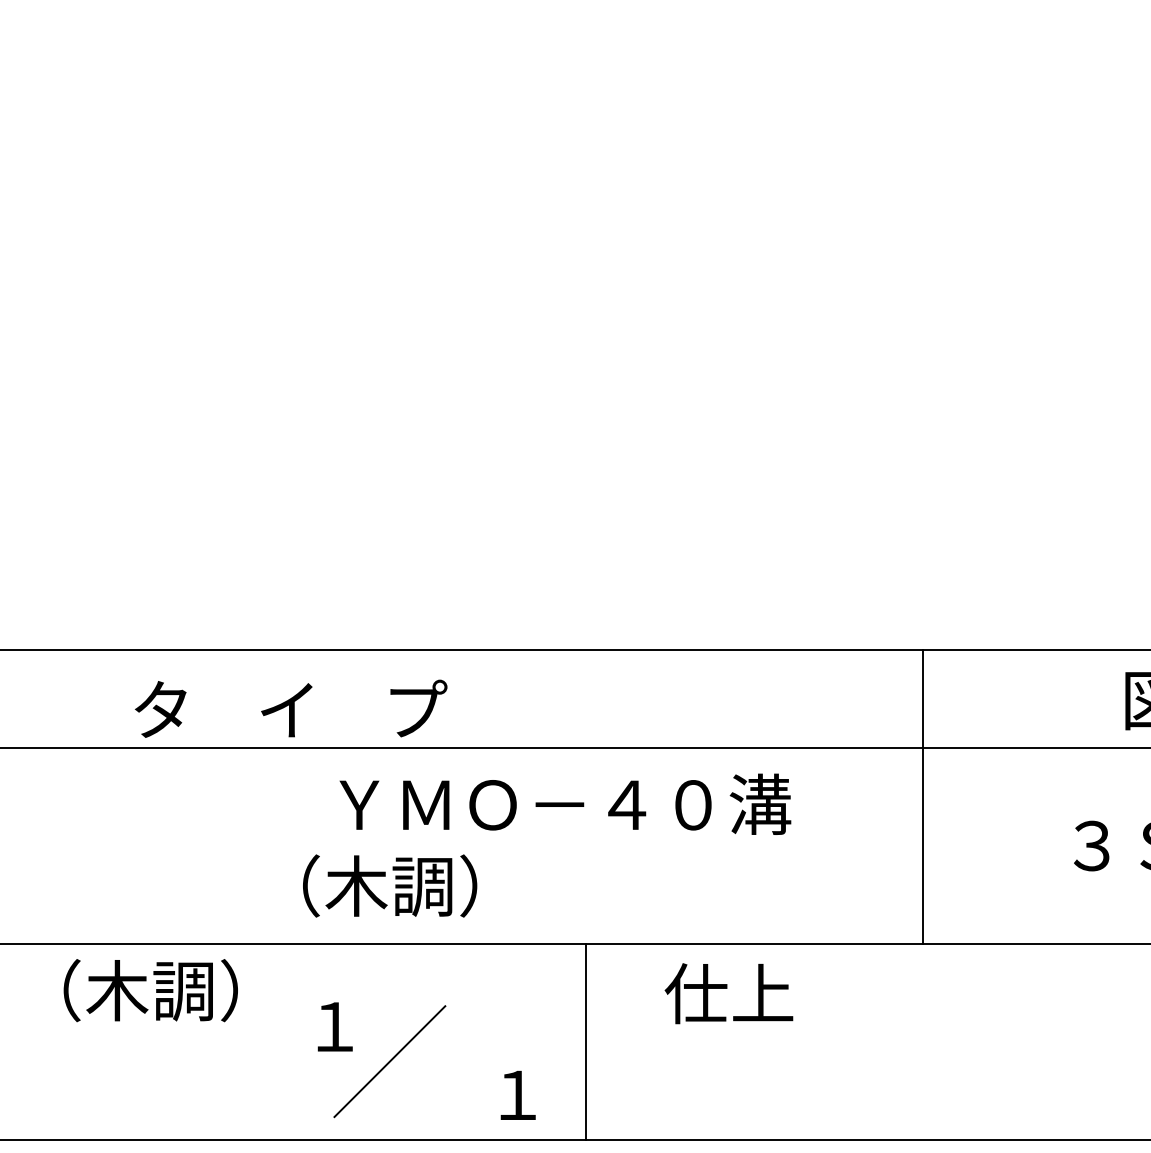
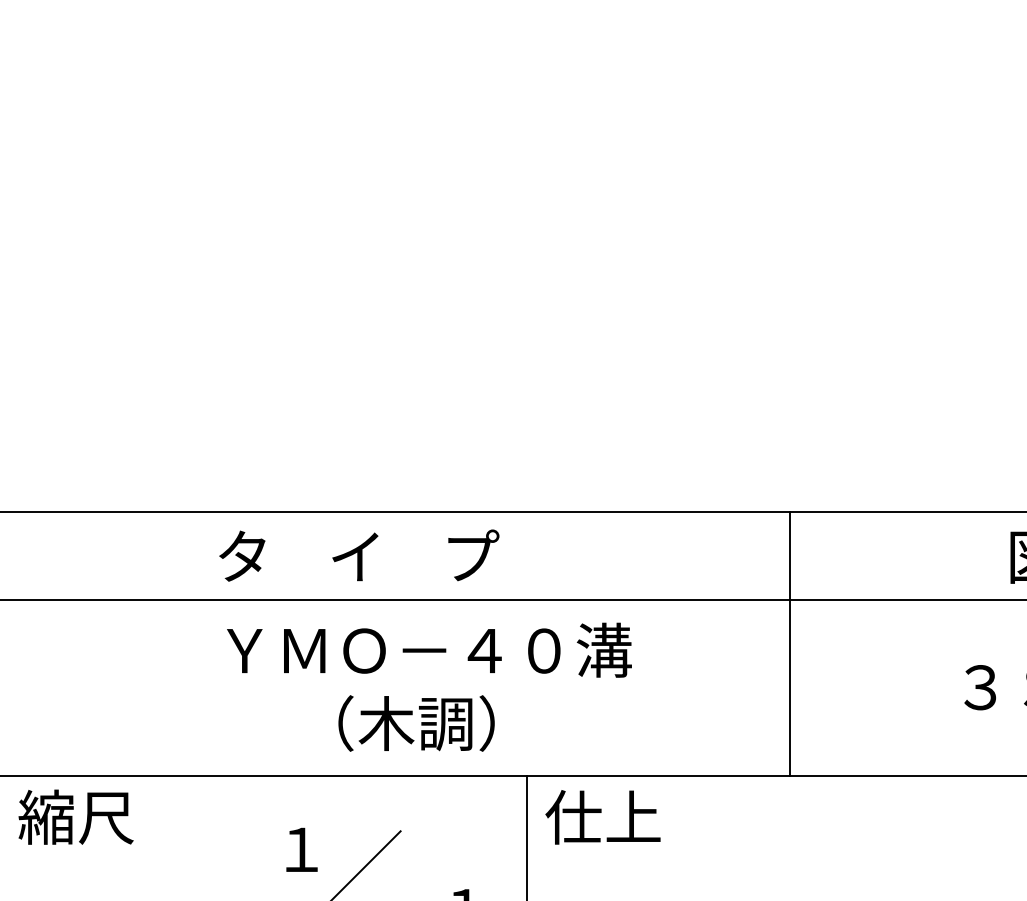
text: (291, 708) -> (359, 555), moved
line: (922, 797) -> (789, 644), moved
text: (565, 803) -> (429, 649), moved
text: (390, 885) -> (416, 723), moved
text: (128, 990) -> (116, 817), （木調） -> 縮尺
text: (728, 993) -> (602, 817), moved

